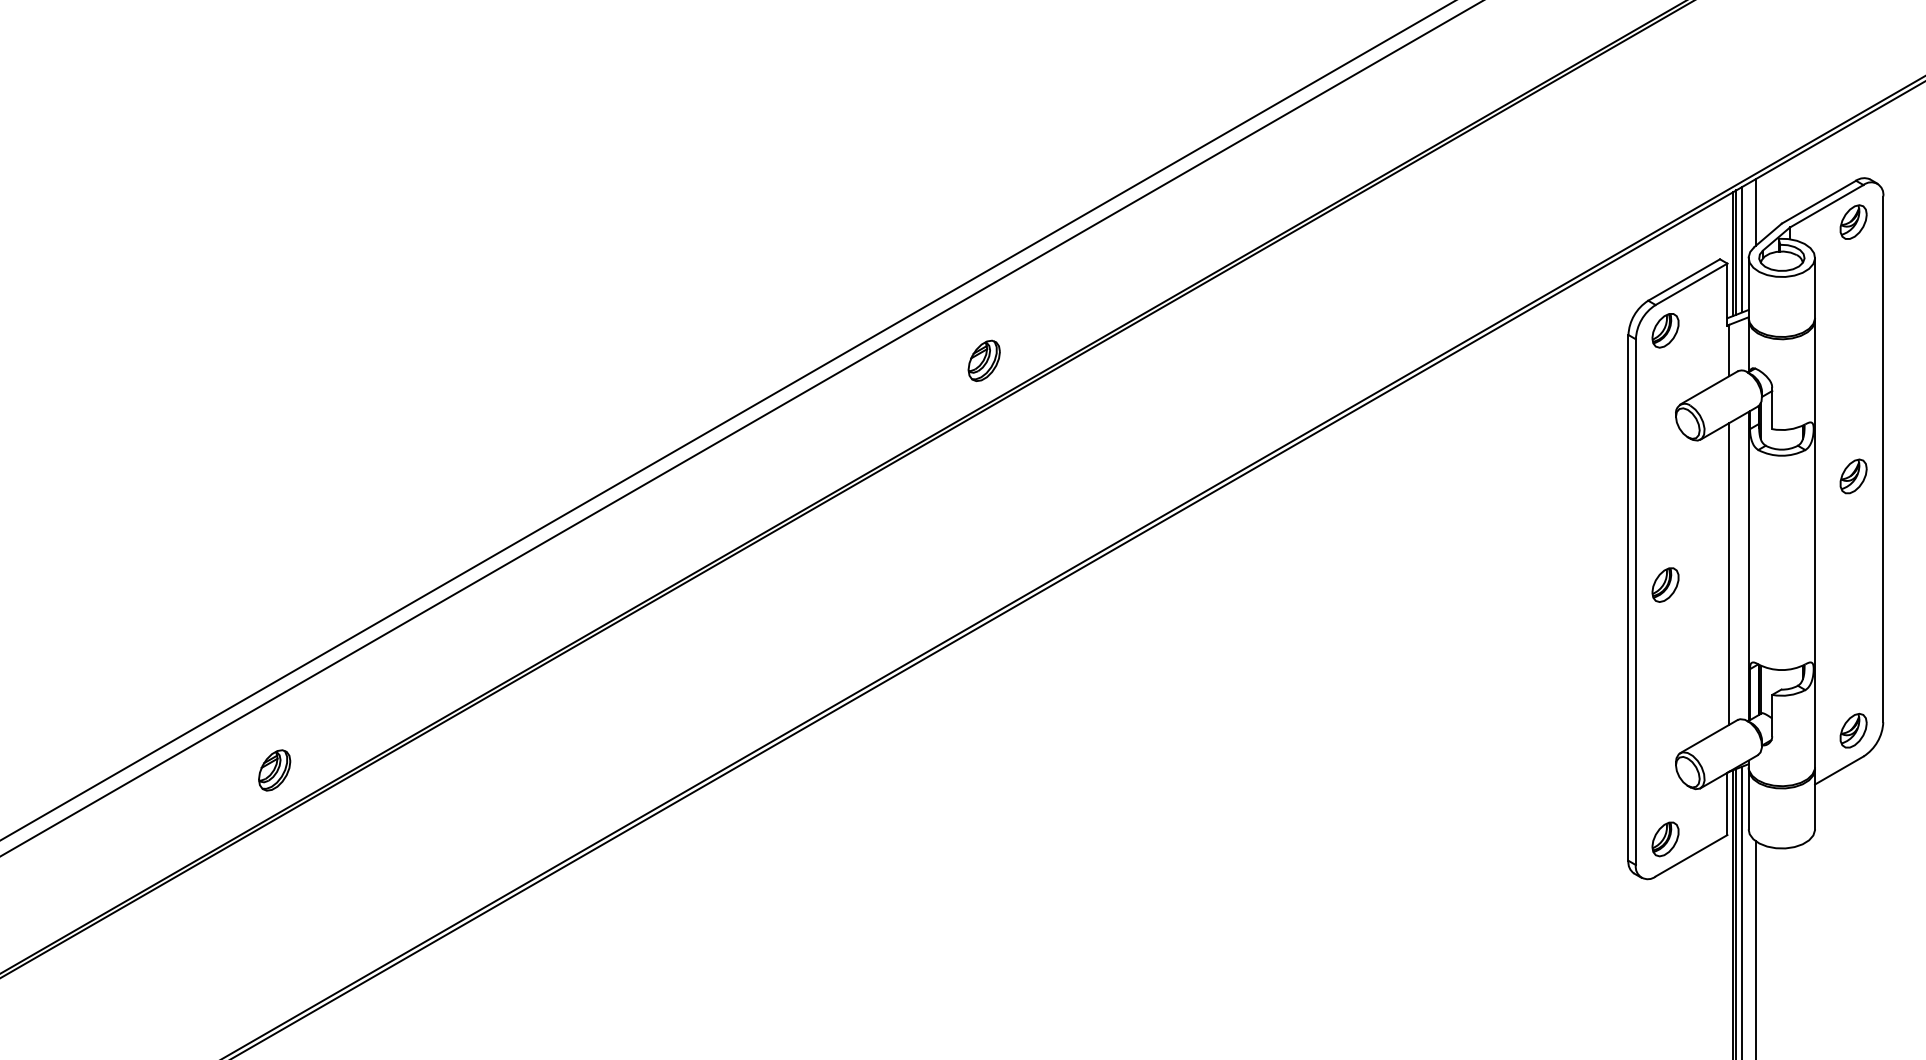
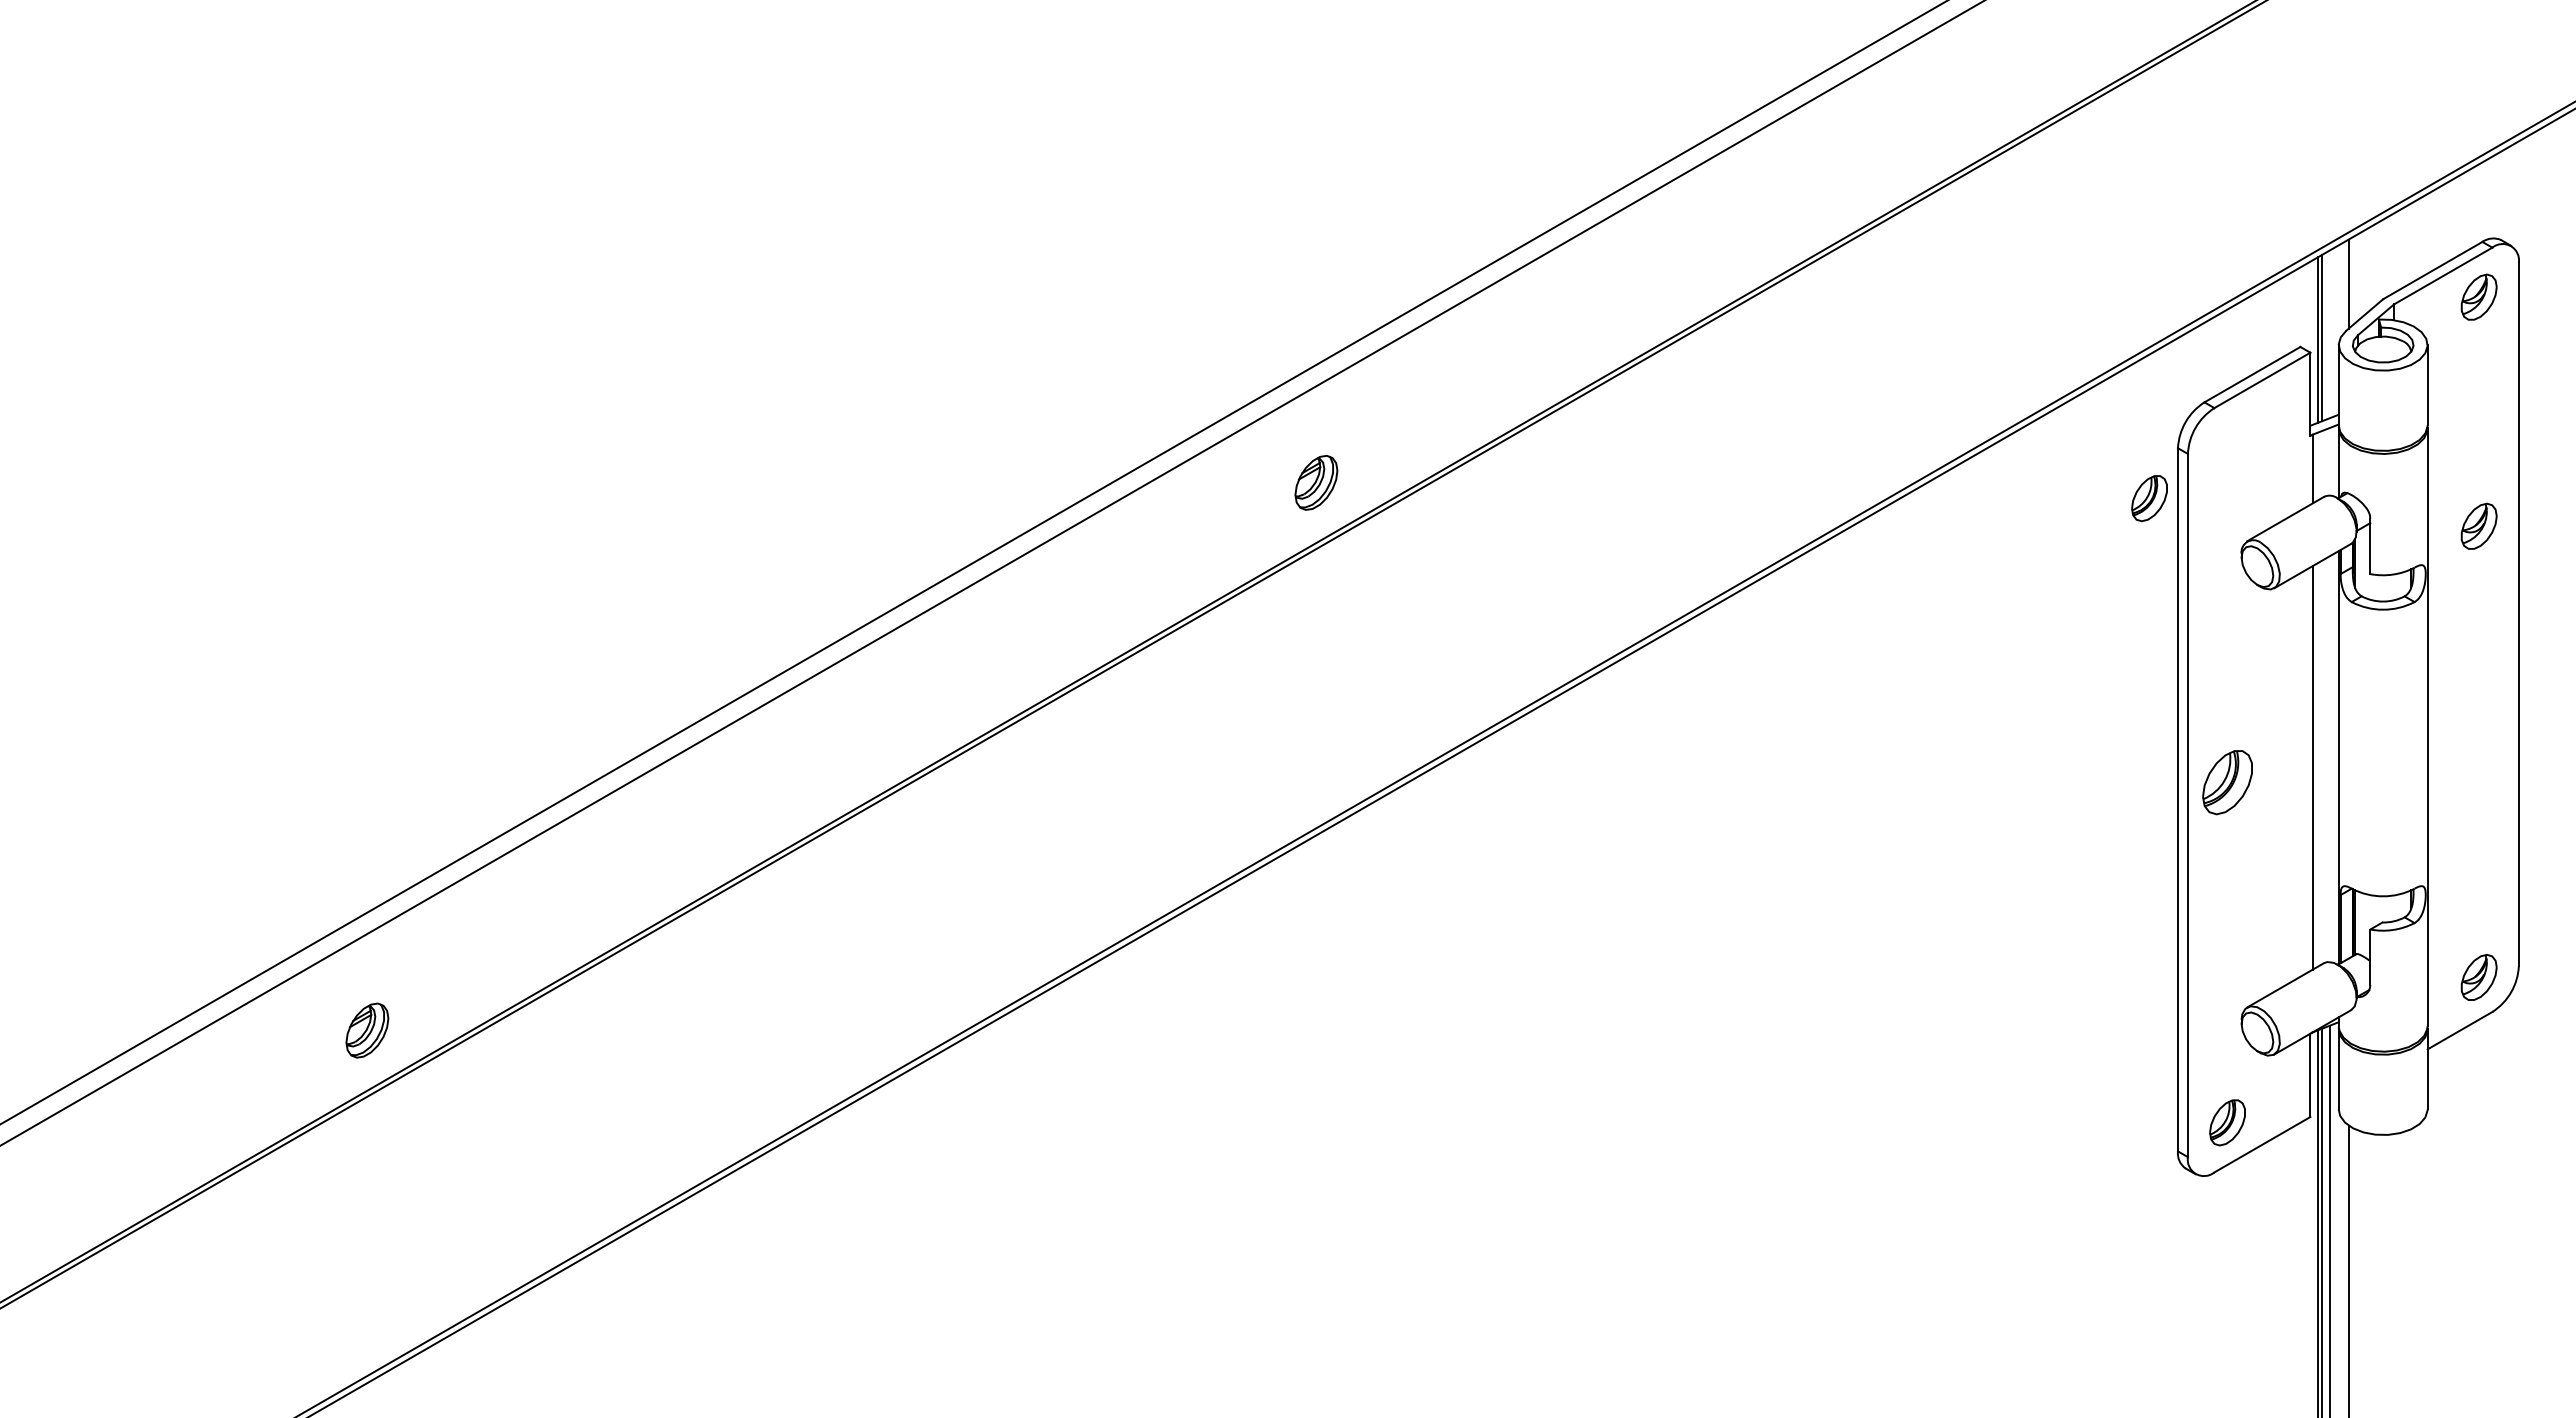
line: (1742, 249) -> (2330, 334), removed
part: (1665, 330) -> (2149, 498), moved
part: (1853, 475) -> (2478, 525), moved
part: (1665, 584) -> (2227, 782), size x1.4

